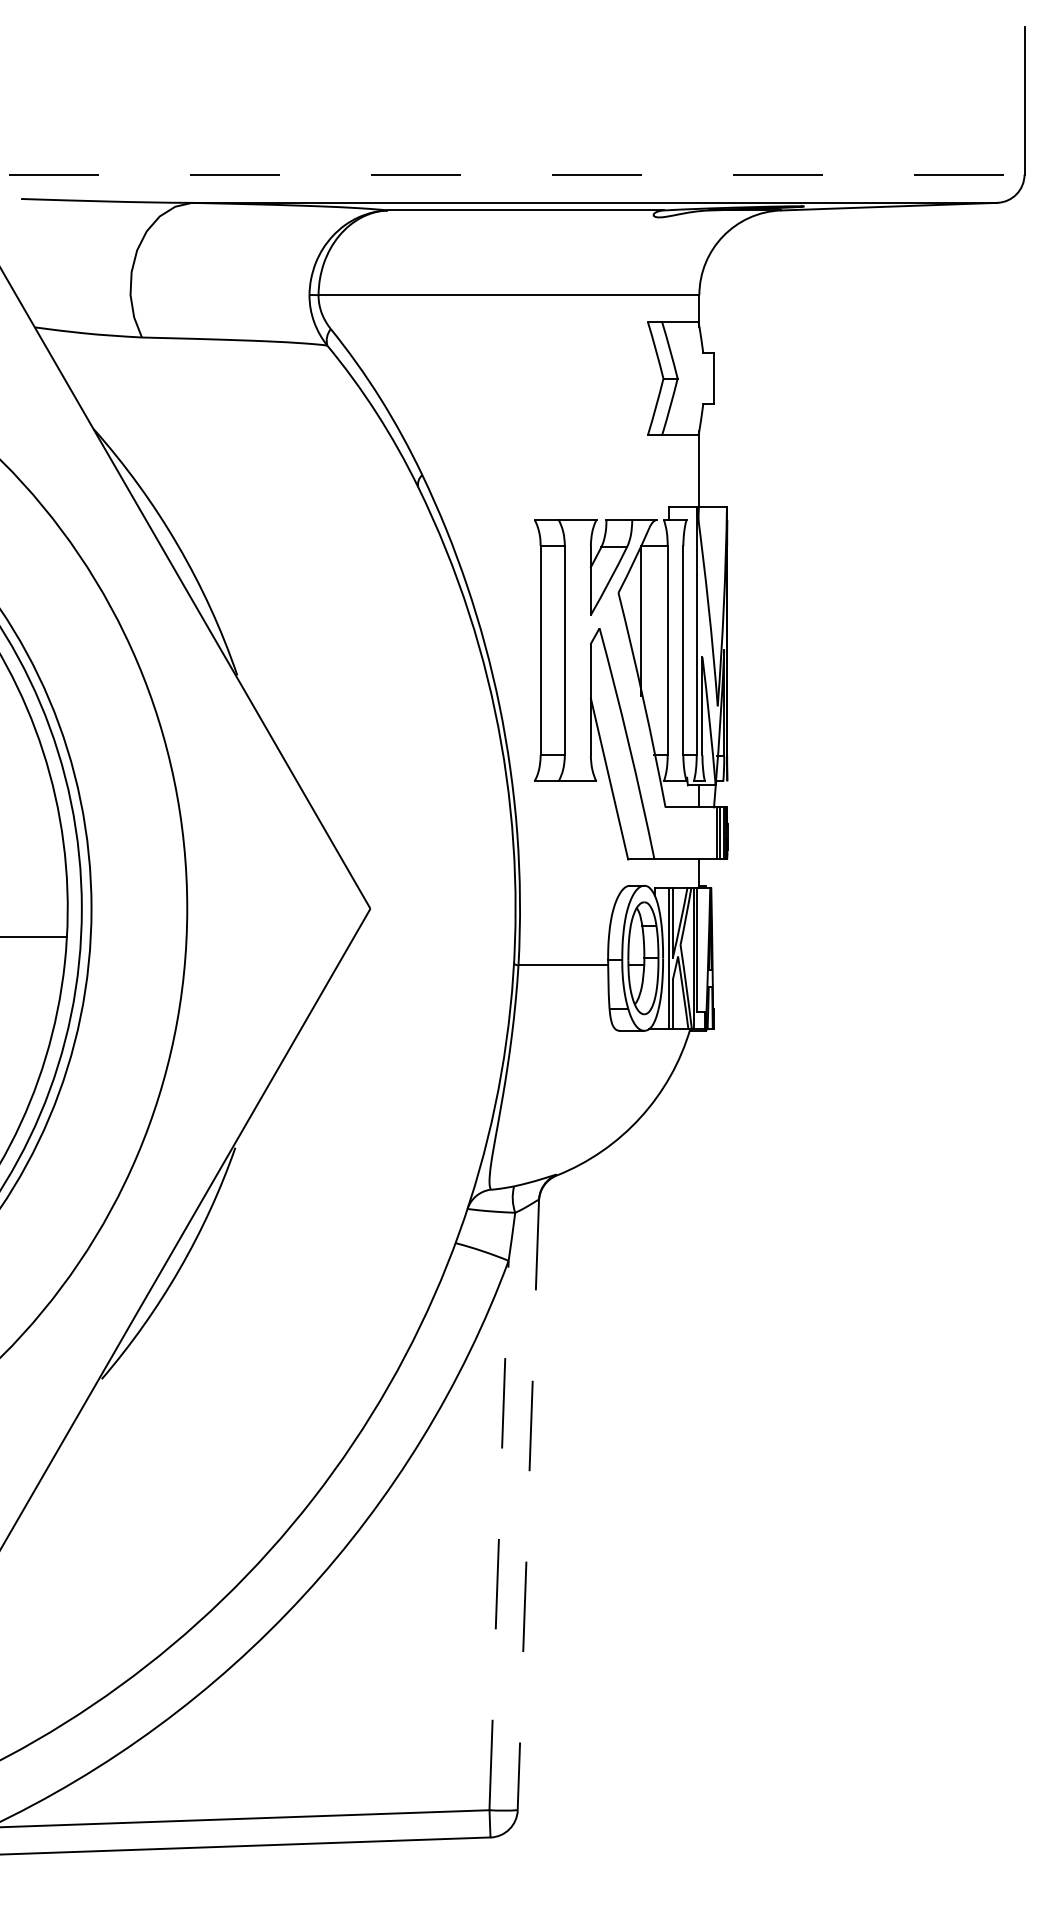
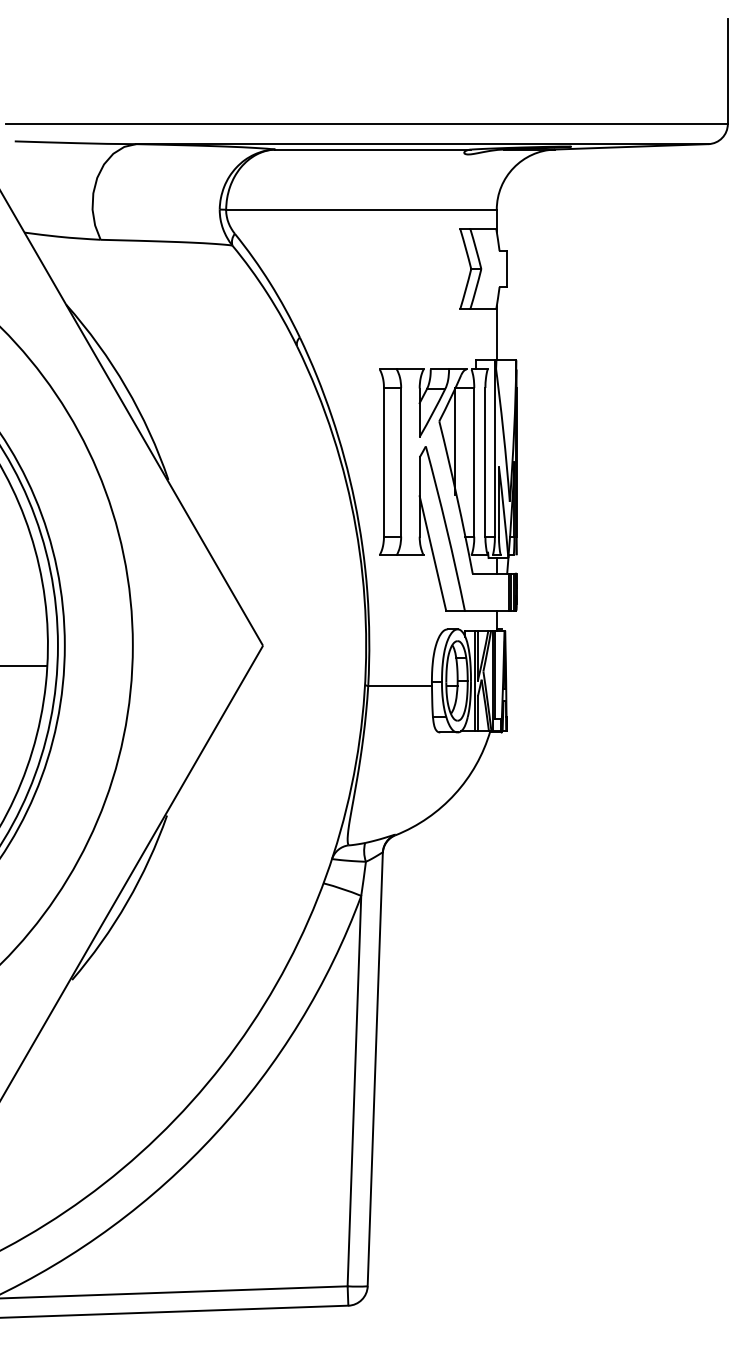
line: (516, 174) -> (366, 123), dashed -> solid
line: (528, 1505) -> (375, 1069), dashed -> solid
line: (499, 1535) -> (354, 1091), dashed -> solid

